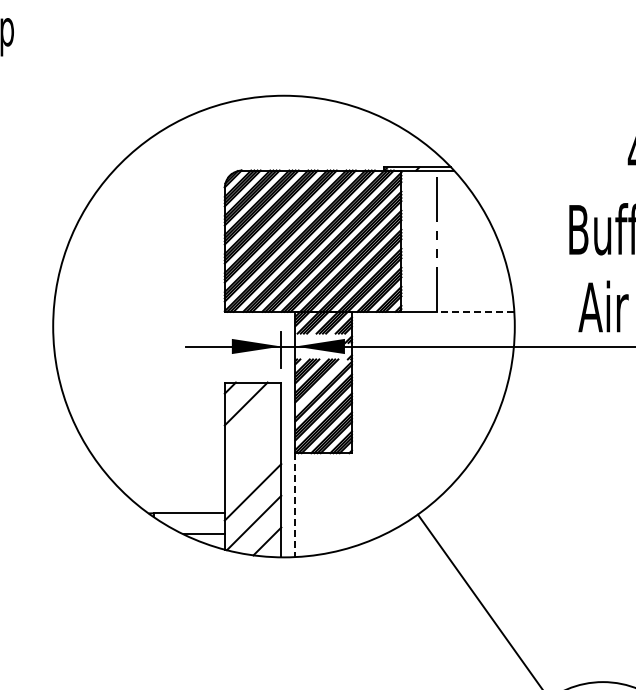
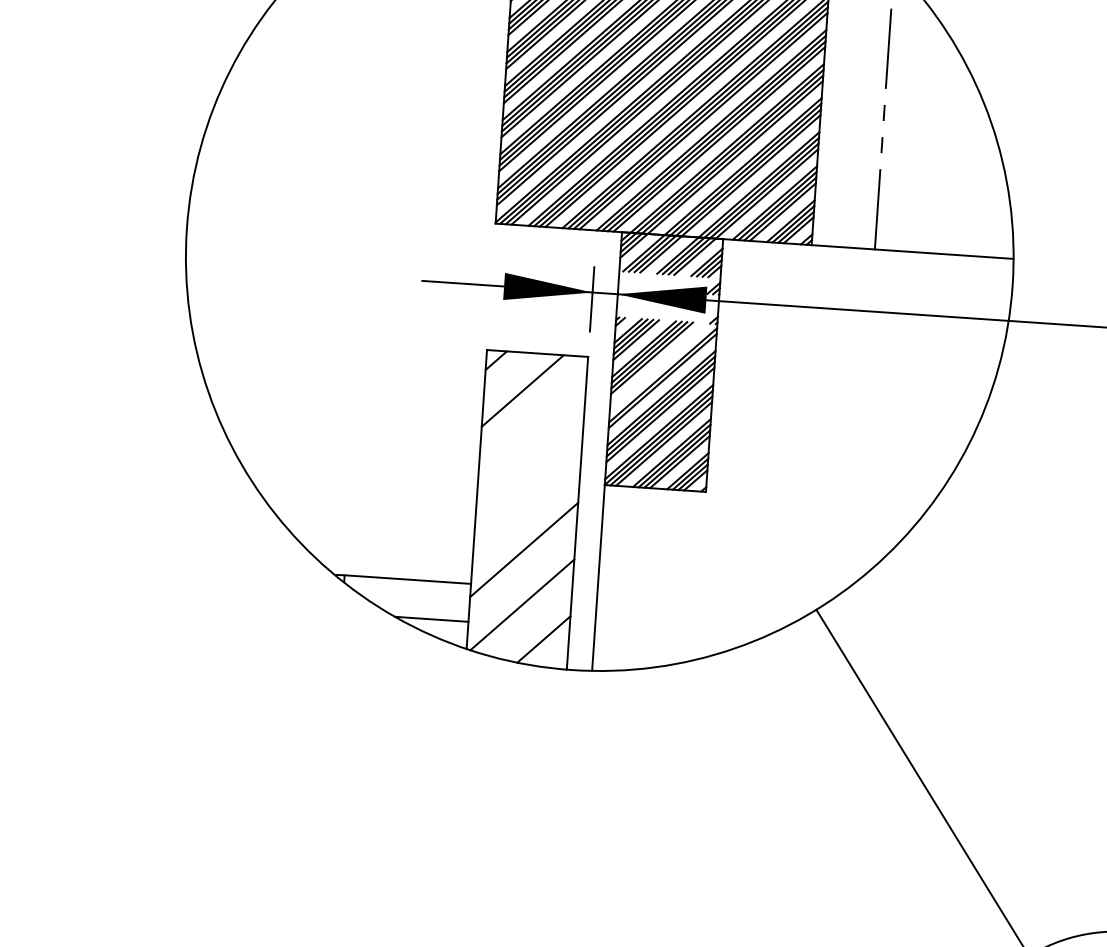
line: (475, 311) -> (944, 253), dashed -> solid
line: (295, 505) -> (598, 578), dashed -> solid

